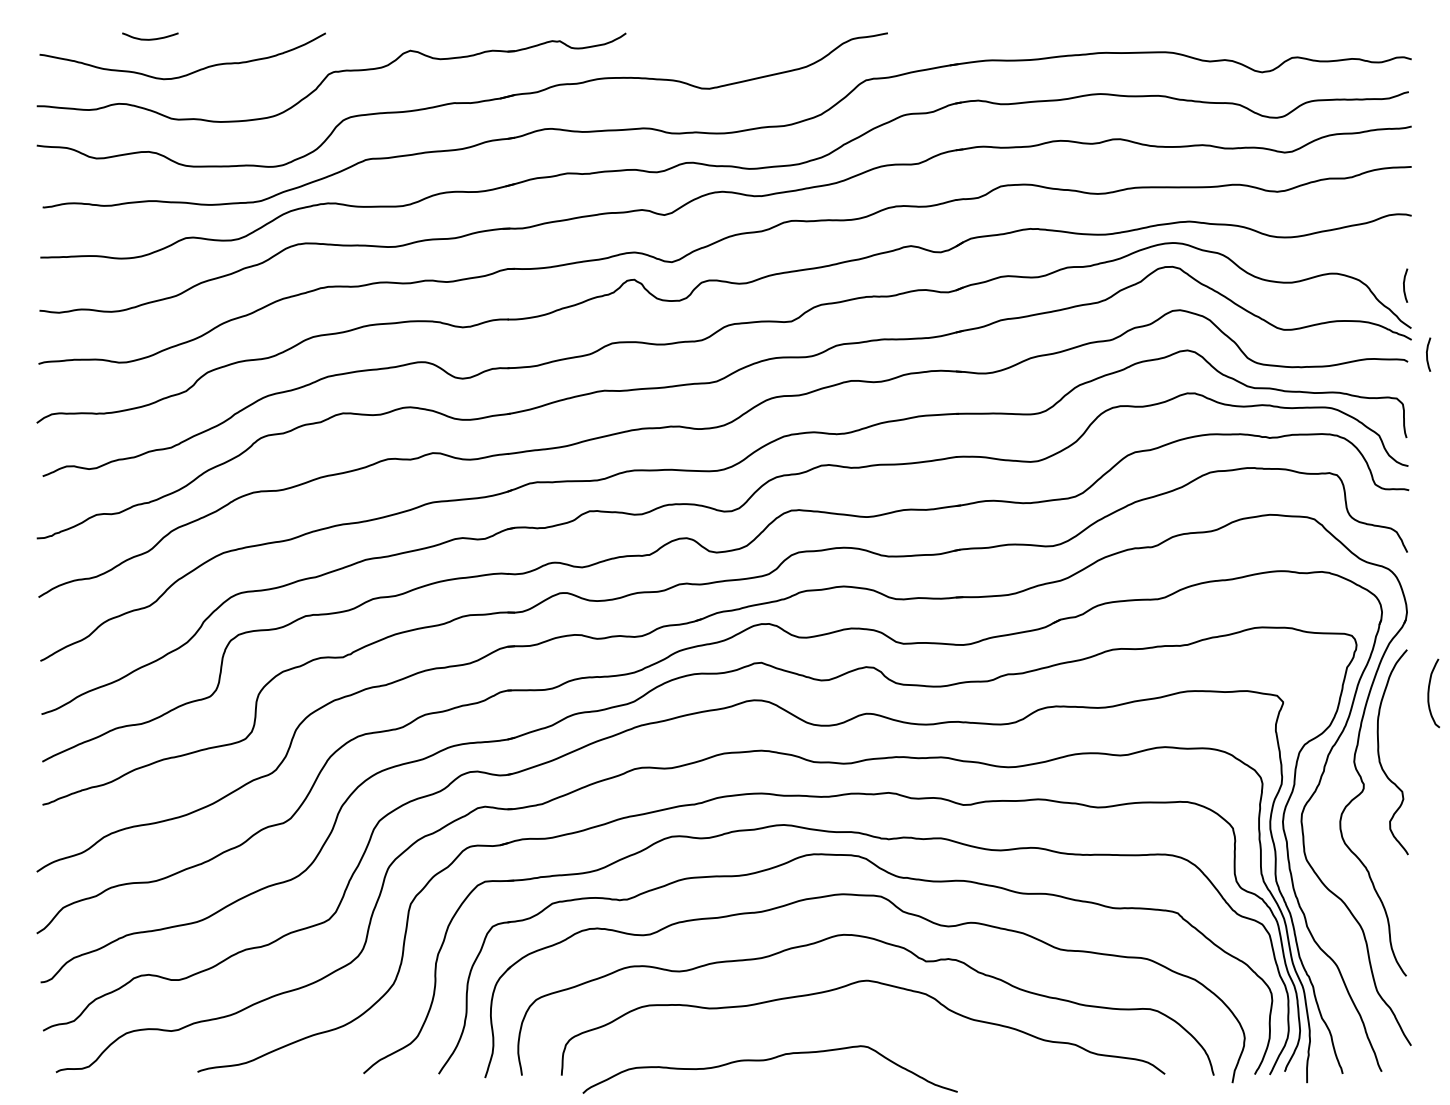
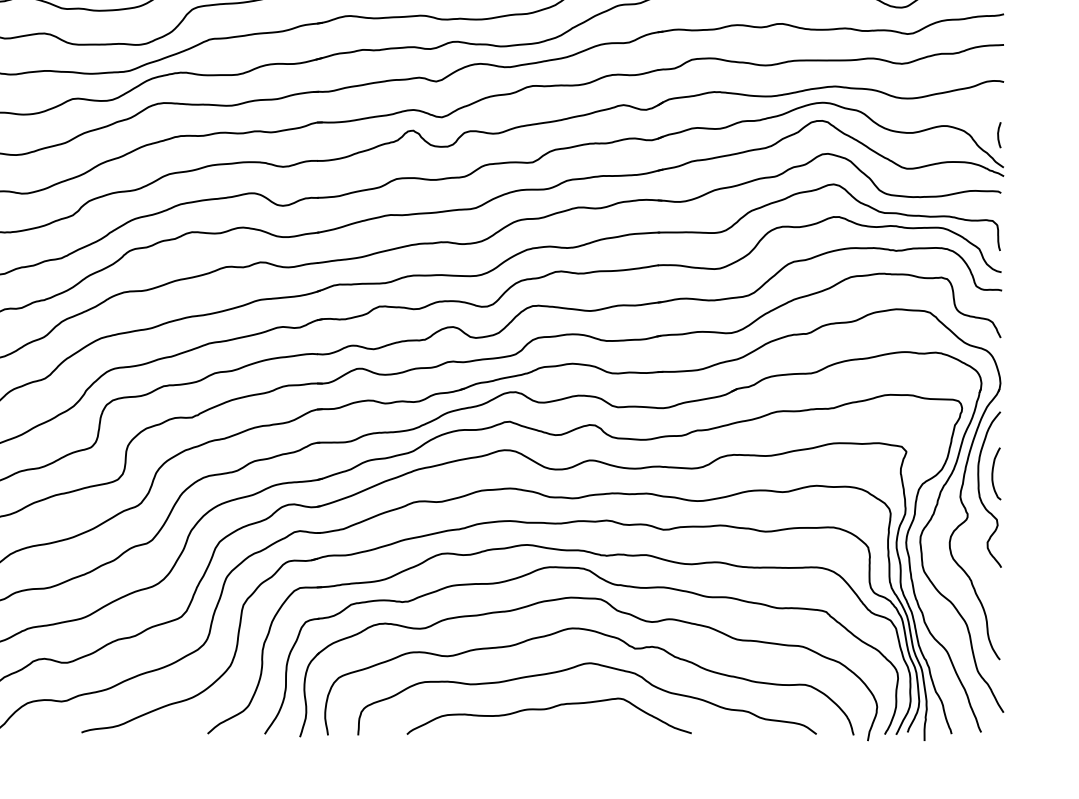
curve: (1427, 354) -> (1016, 187), removed
curve: (1429, 693) -> (993, 473), moved
curve: (769, 1060) -> (548, 709), moved

